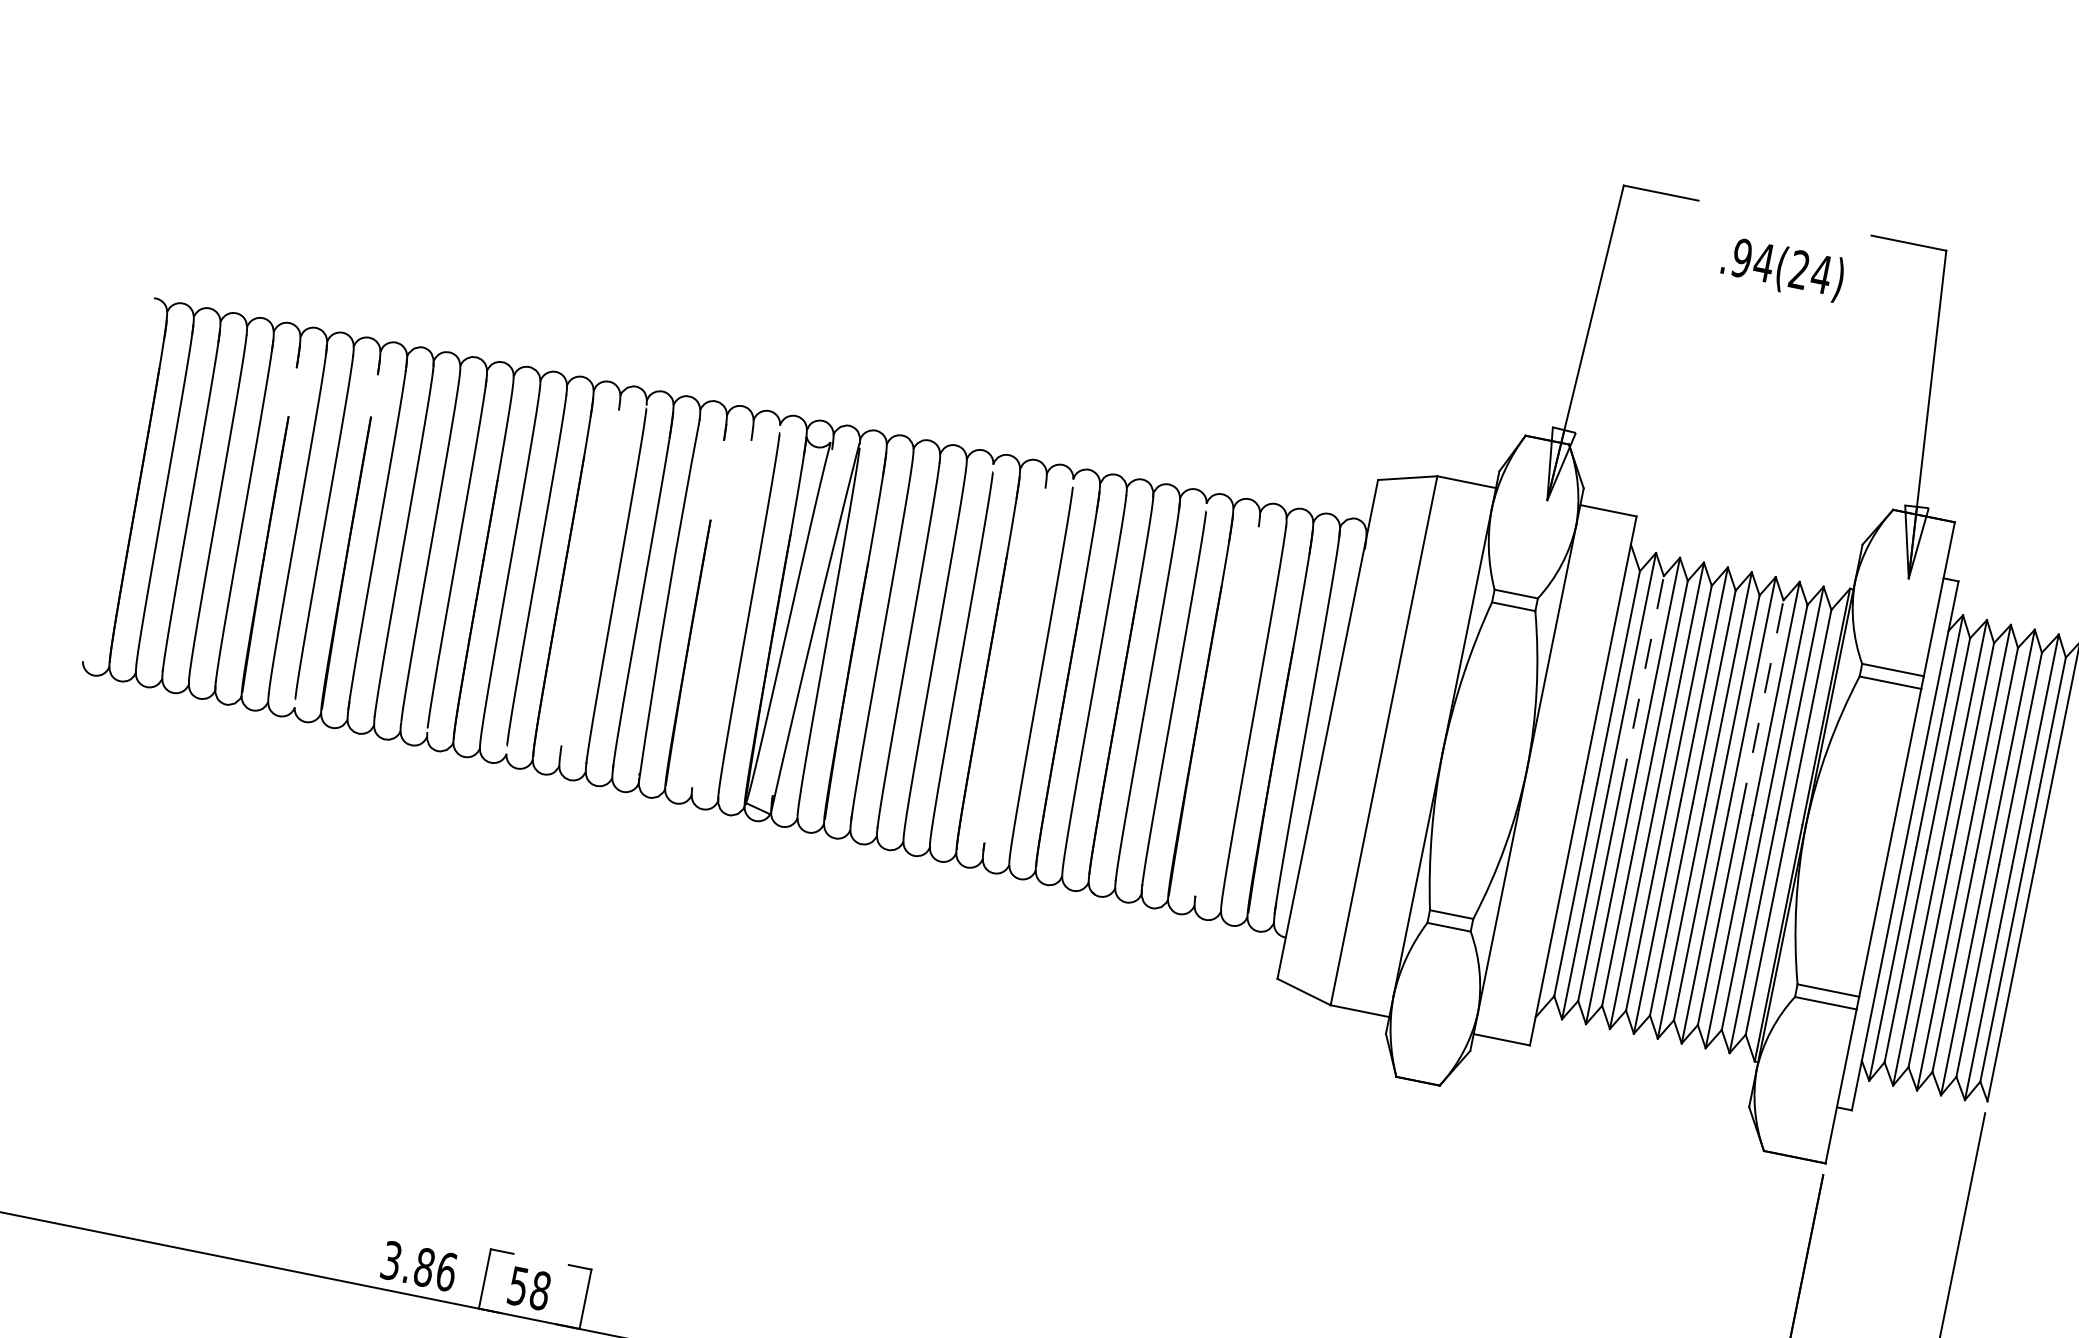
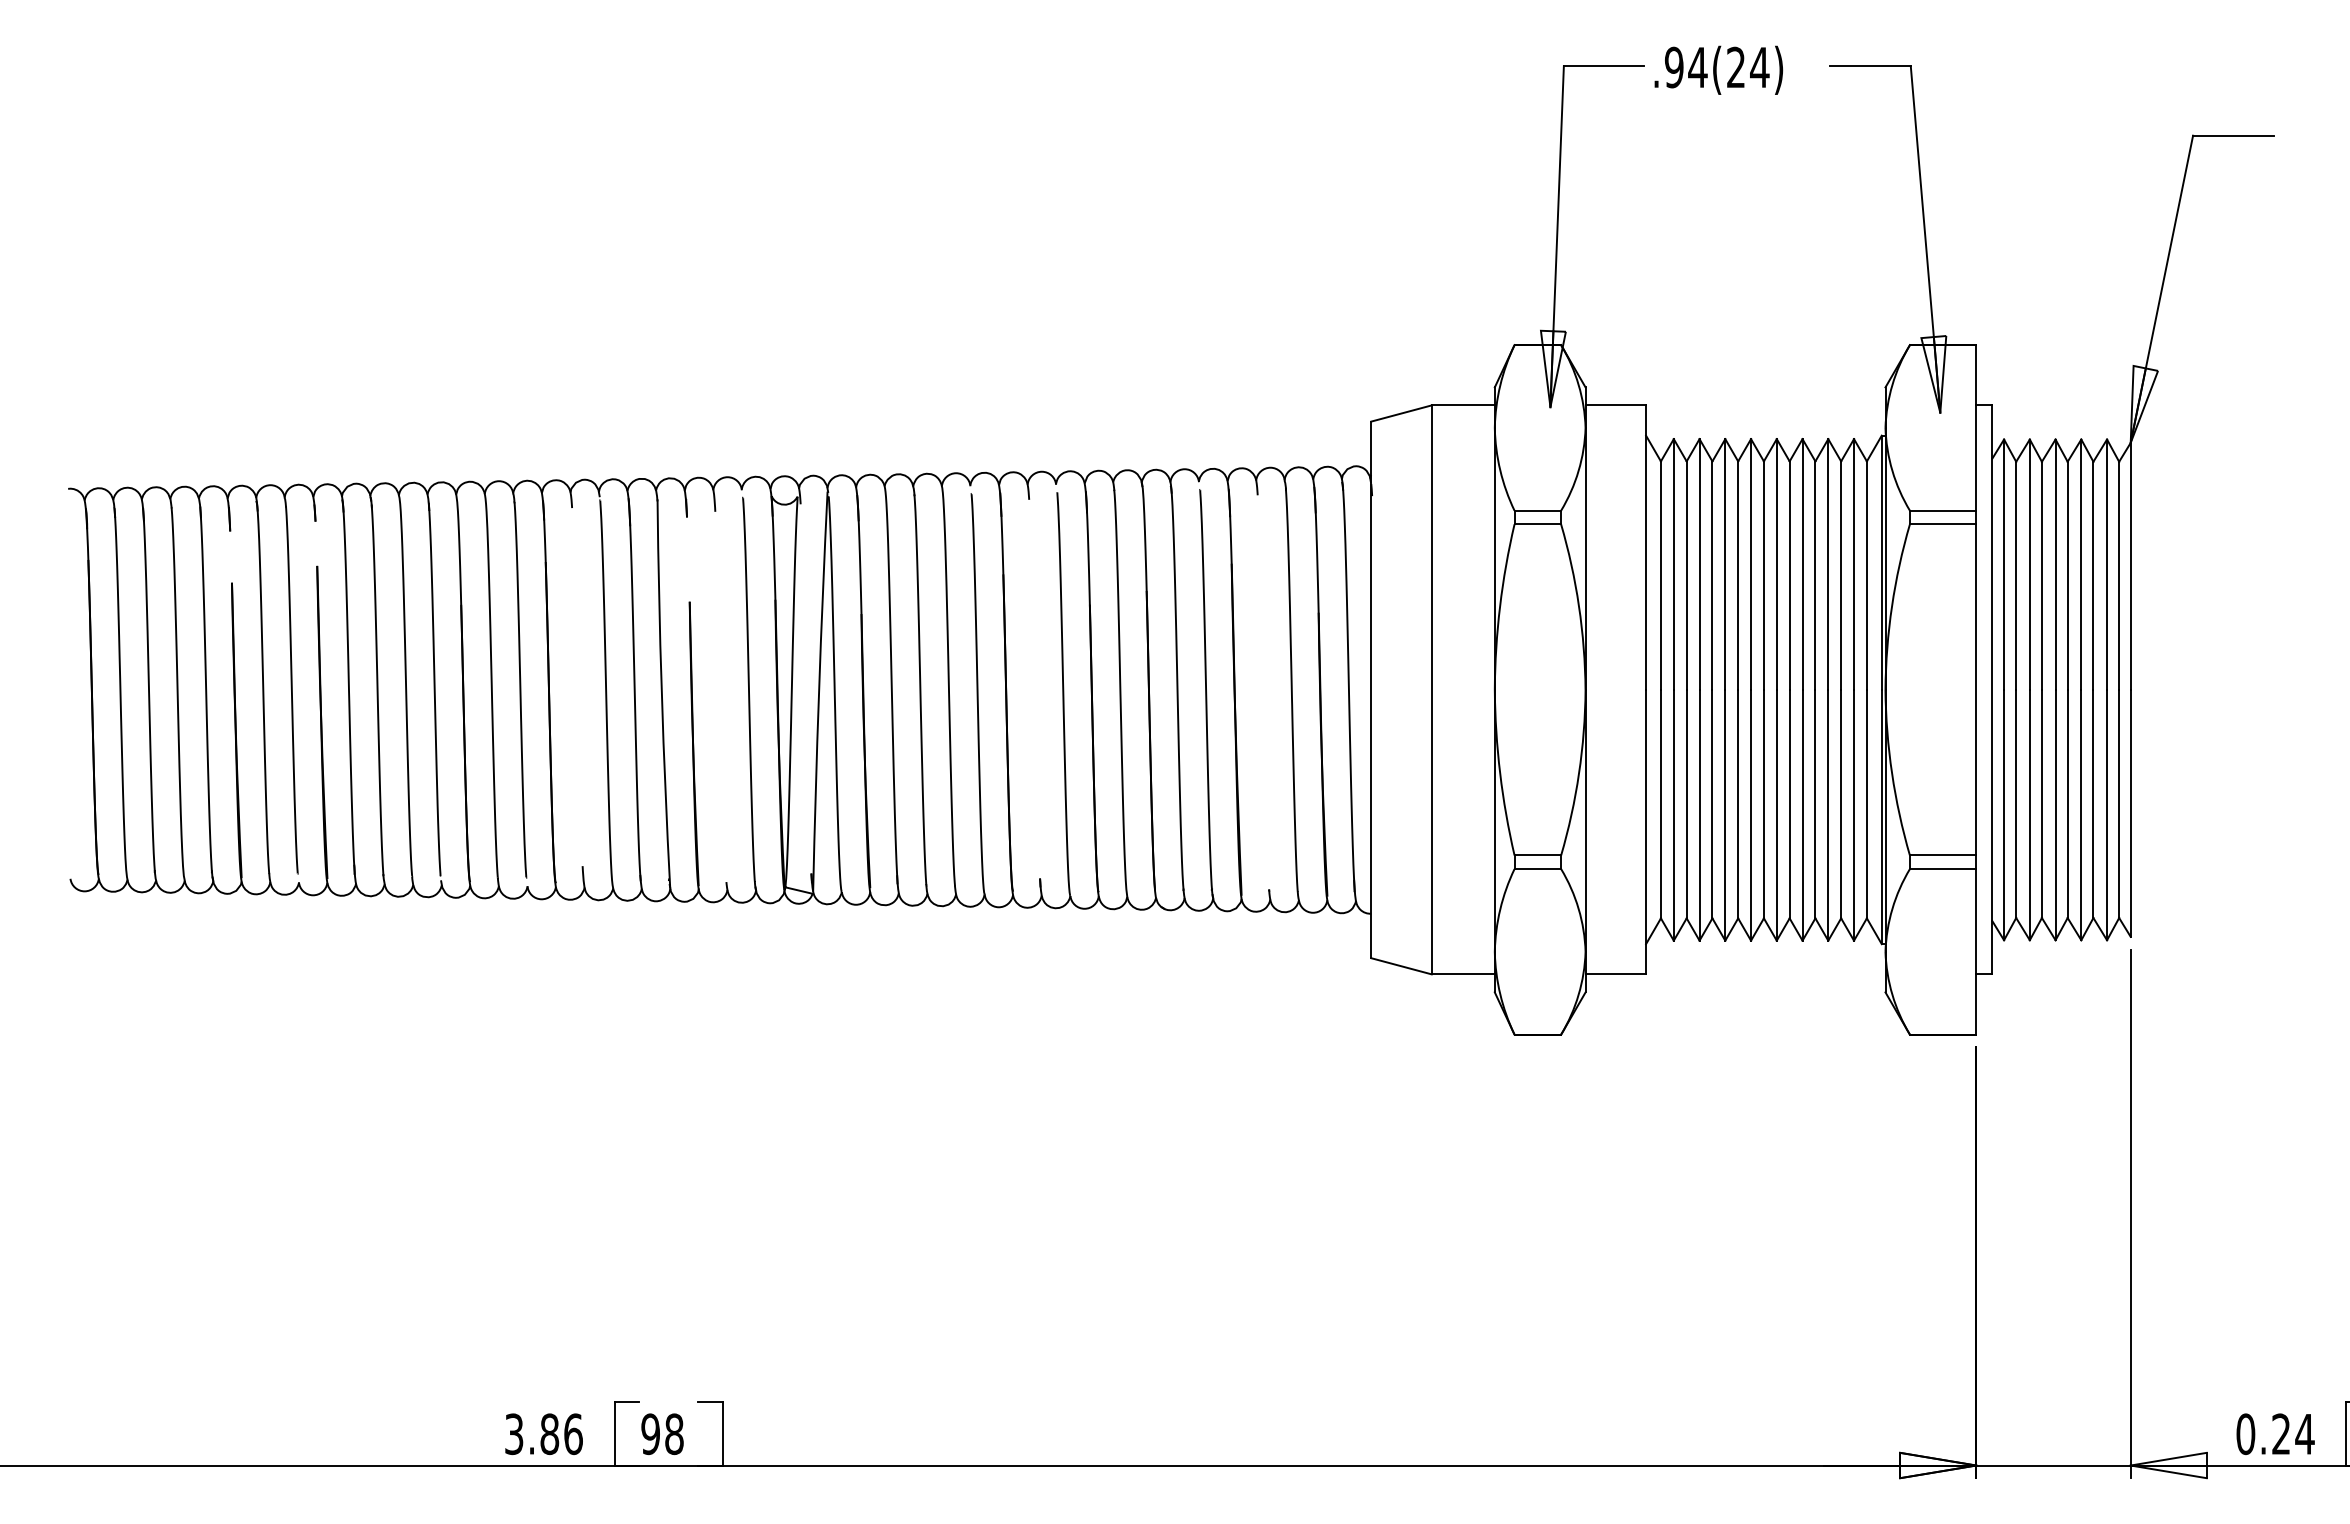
text: (1782, 268) -> (1718, 69), moved
line: (1642, 682) -> (1686, 575), dashed -> solid
line: (1762, 706) -> (1815, 575), dashed -> solid
text: (518, 1285) -> (650, 1433), 58 -> 98

